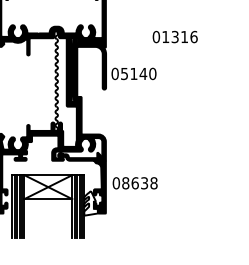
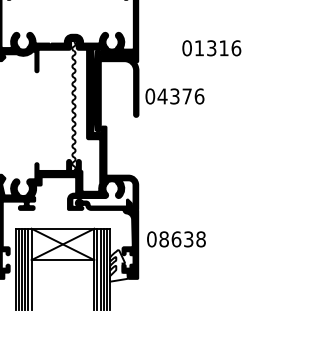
text: (175, 37) -> (211, 48), moved
text: (138, 73) -> (180, 96), 05140 -> 04376

